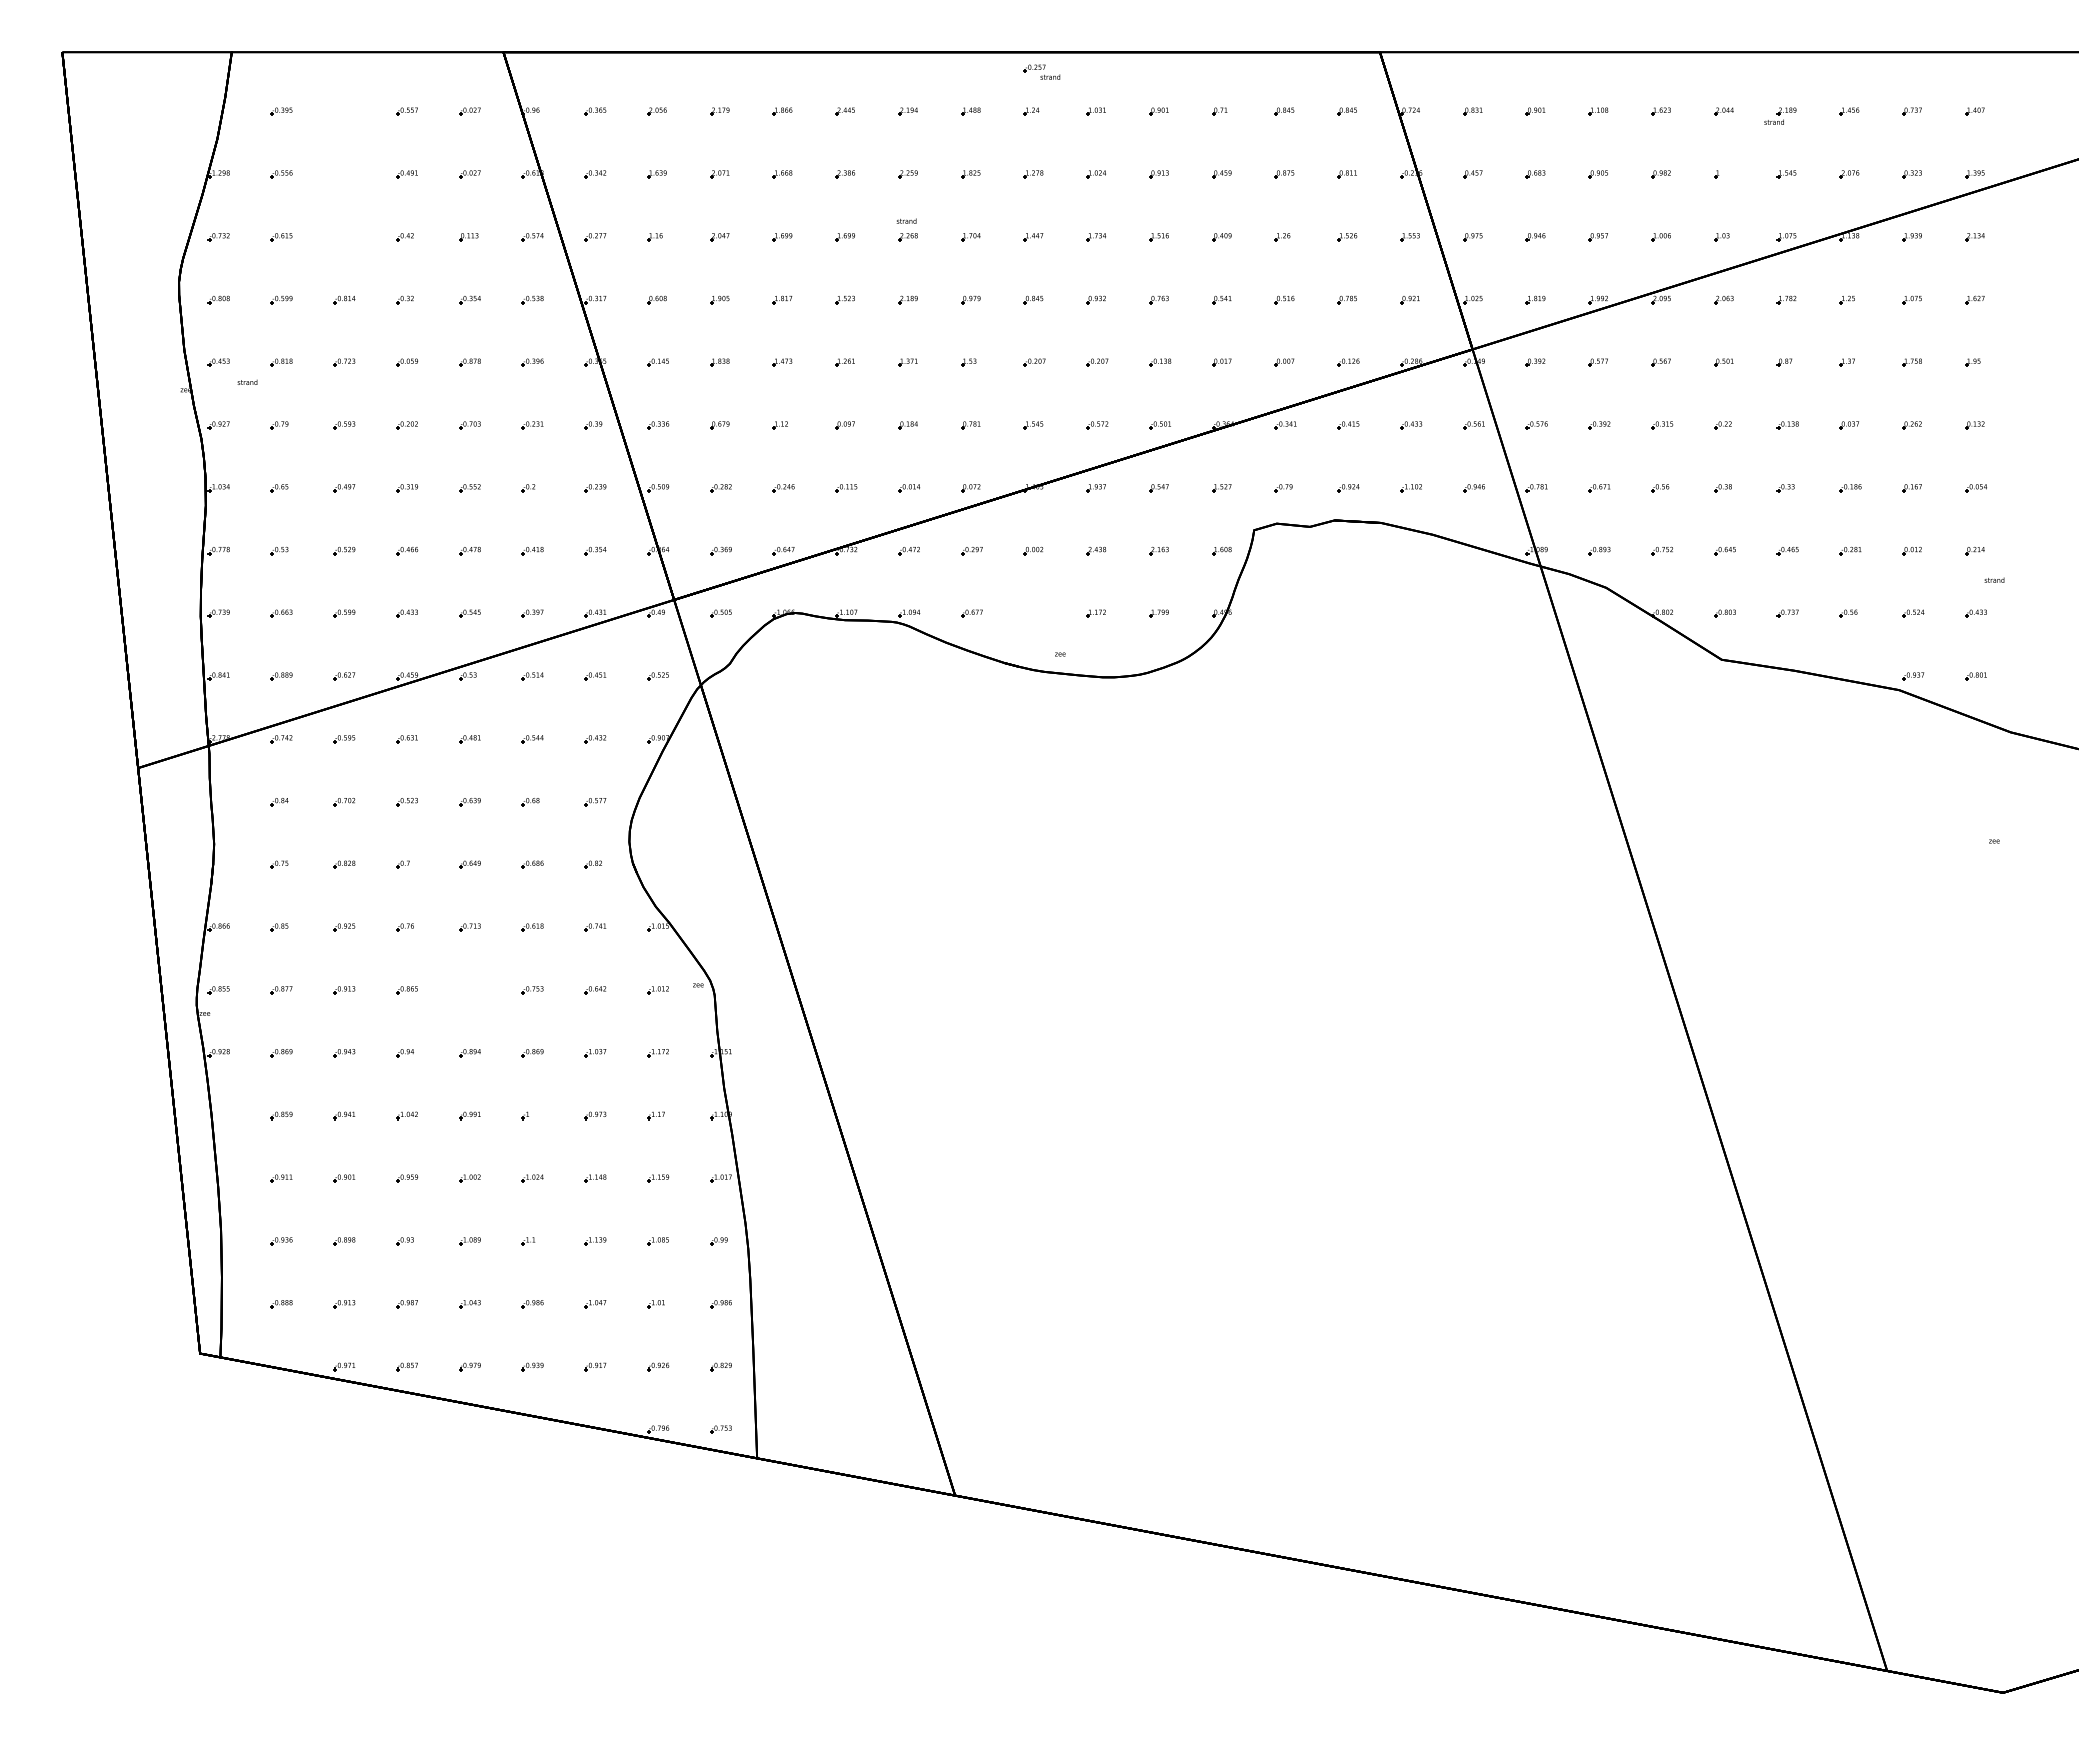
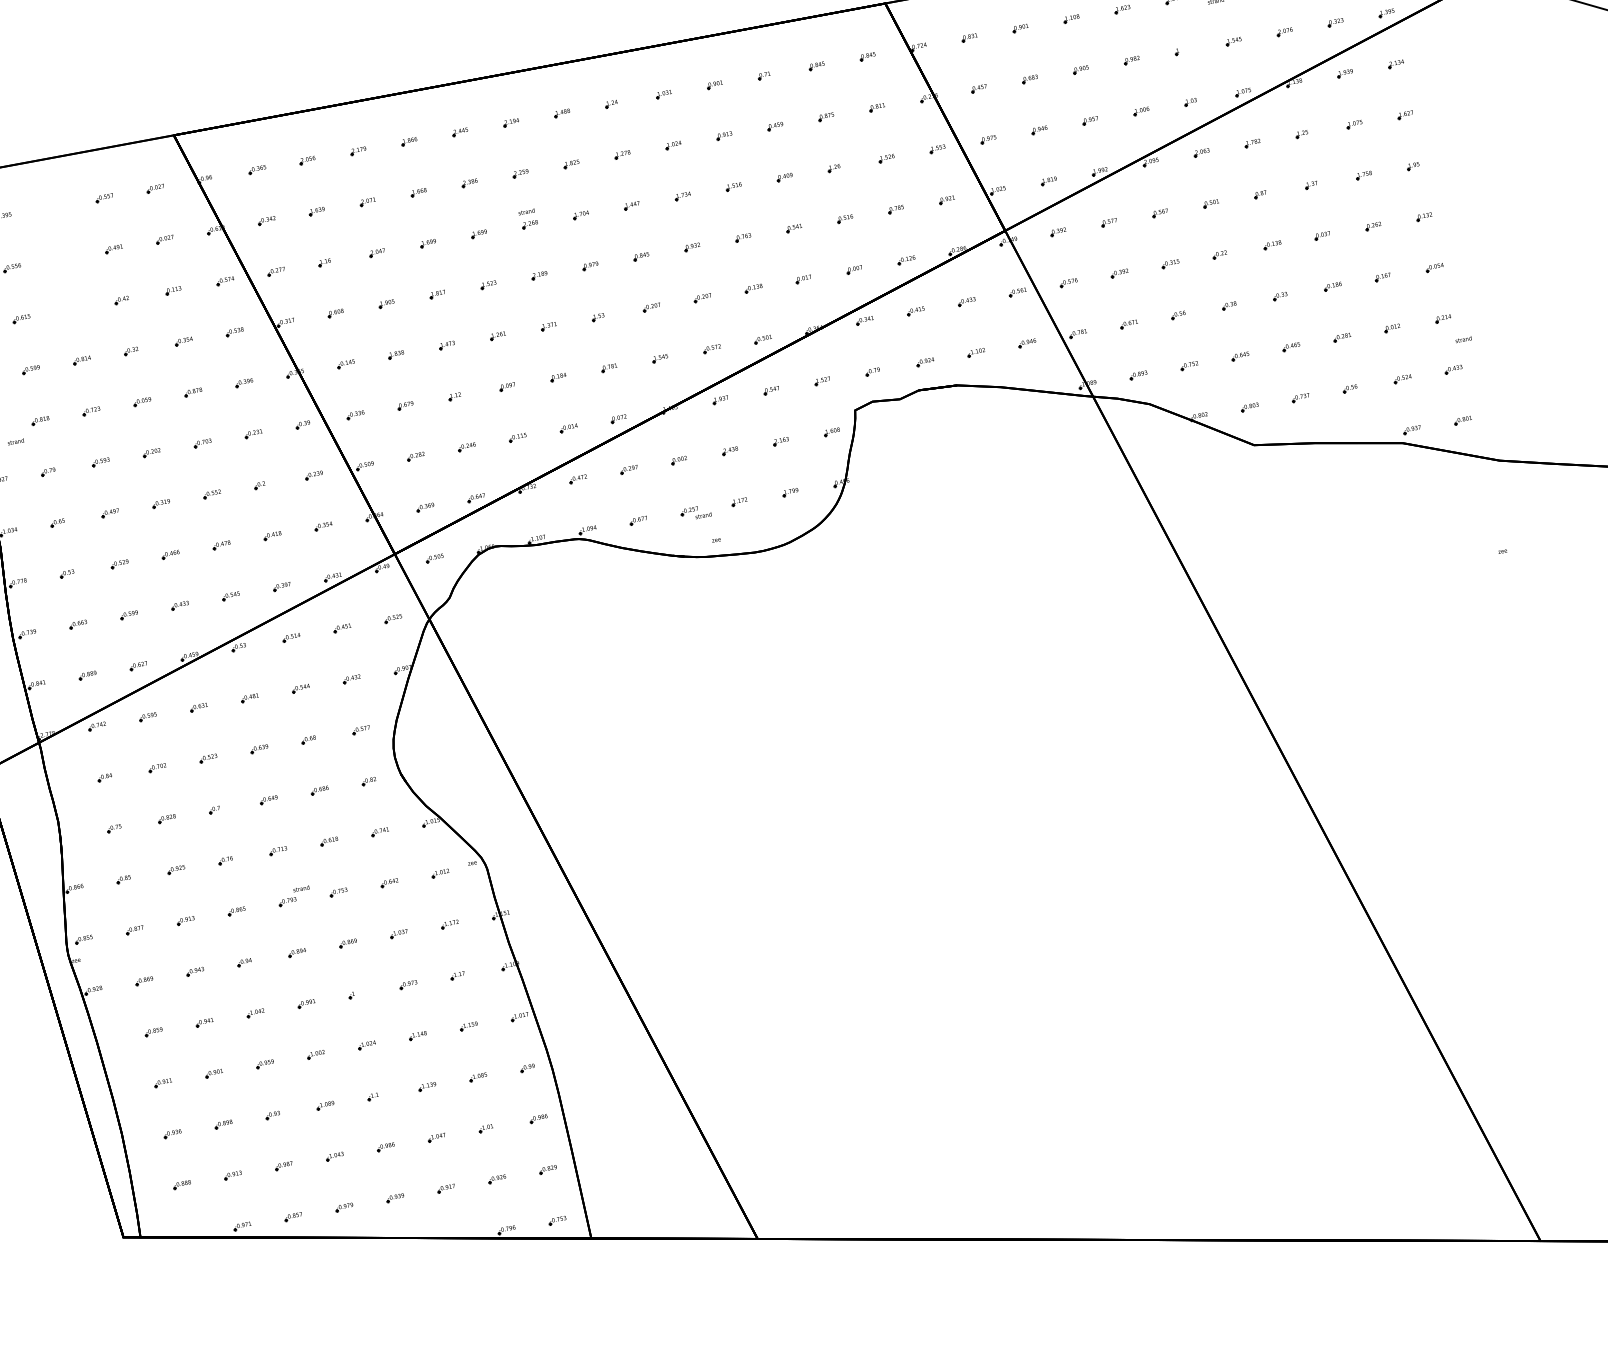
part: (1041, 71) -> (695, 512), moved
part: (478, 984) -> (293, 895), added

